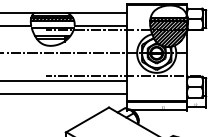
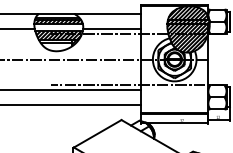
hatch: (168, 11) -> (187, 12), added
hatch: (52, 31) -> (58, 35), added

